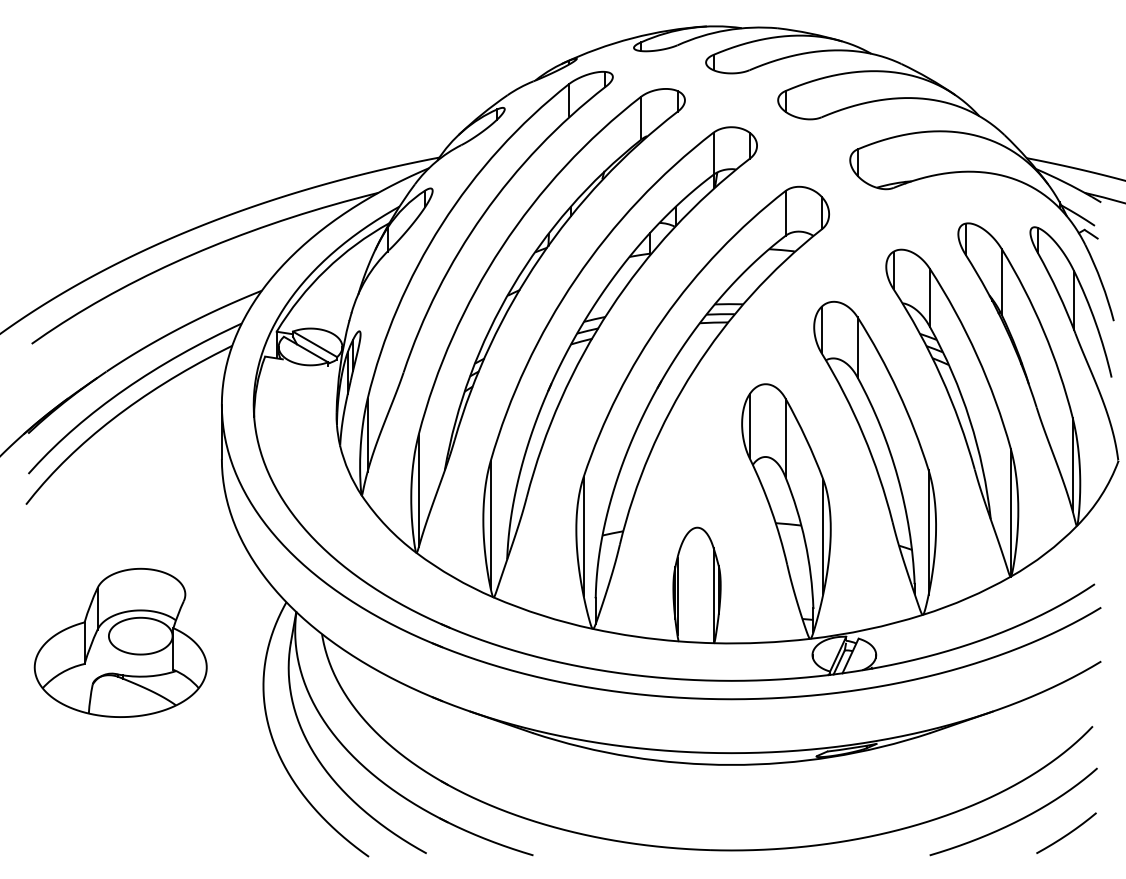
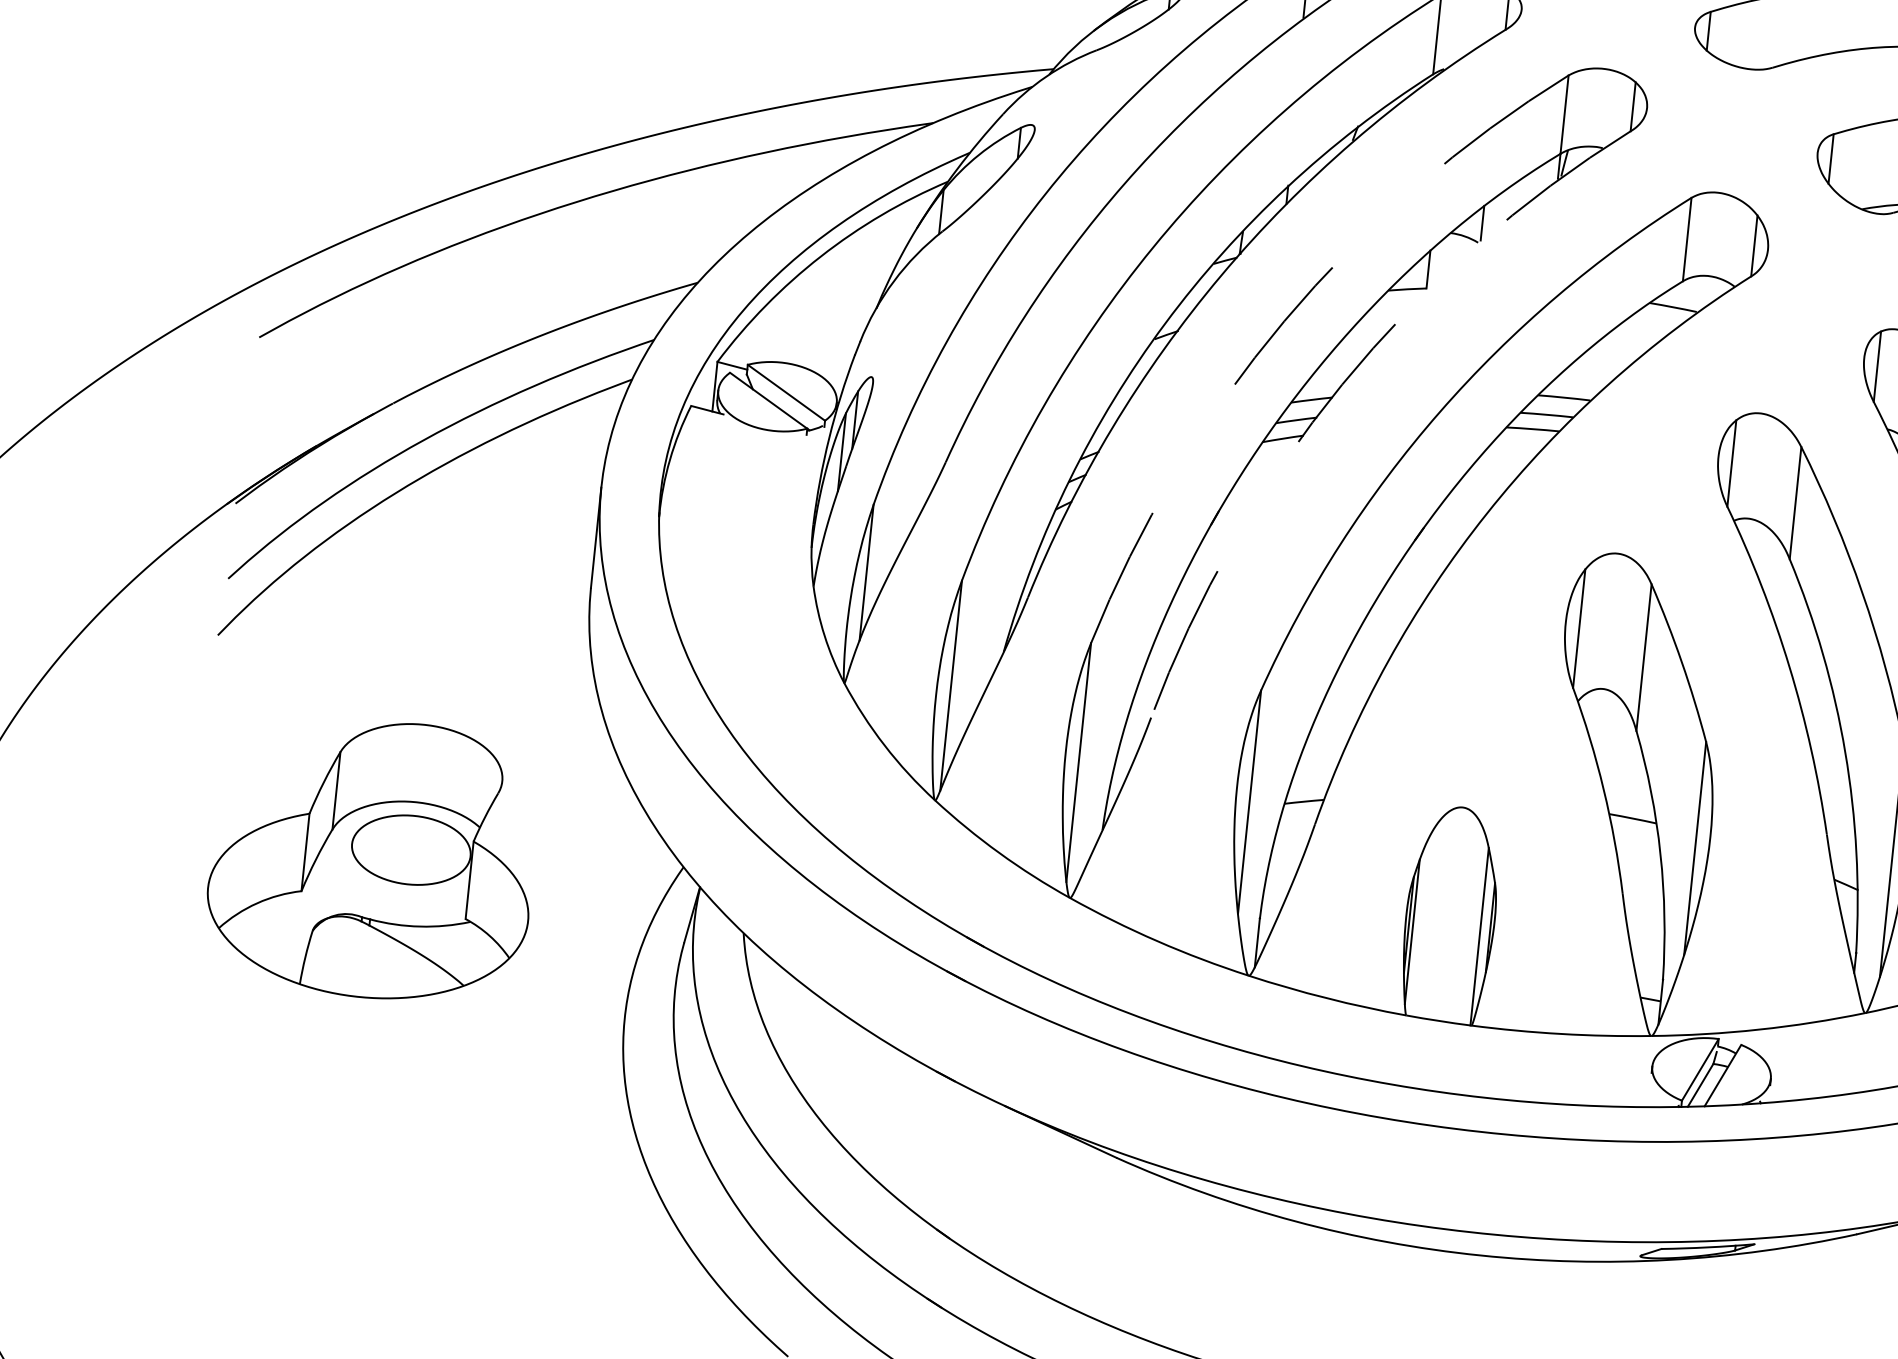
arc: (575, 278) -> (1283, 320), solid -> dashed
arc: (610, 309) -> (1342, 384), solid -> dashed
part: (120, 642) -> (372, 858), moved

